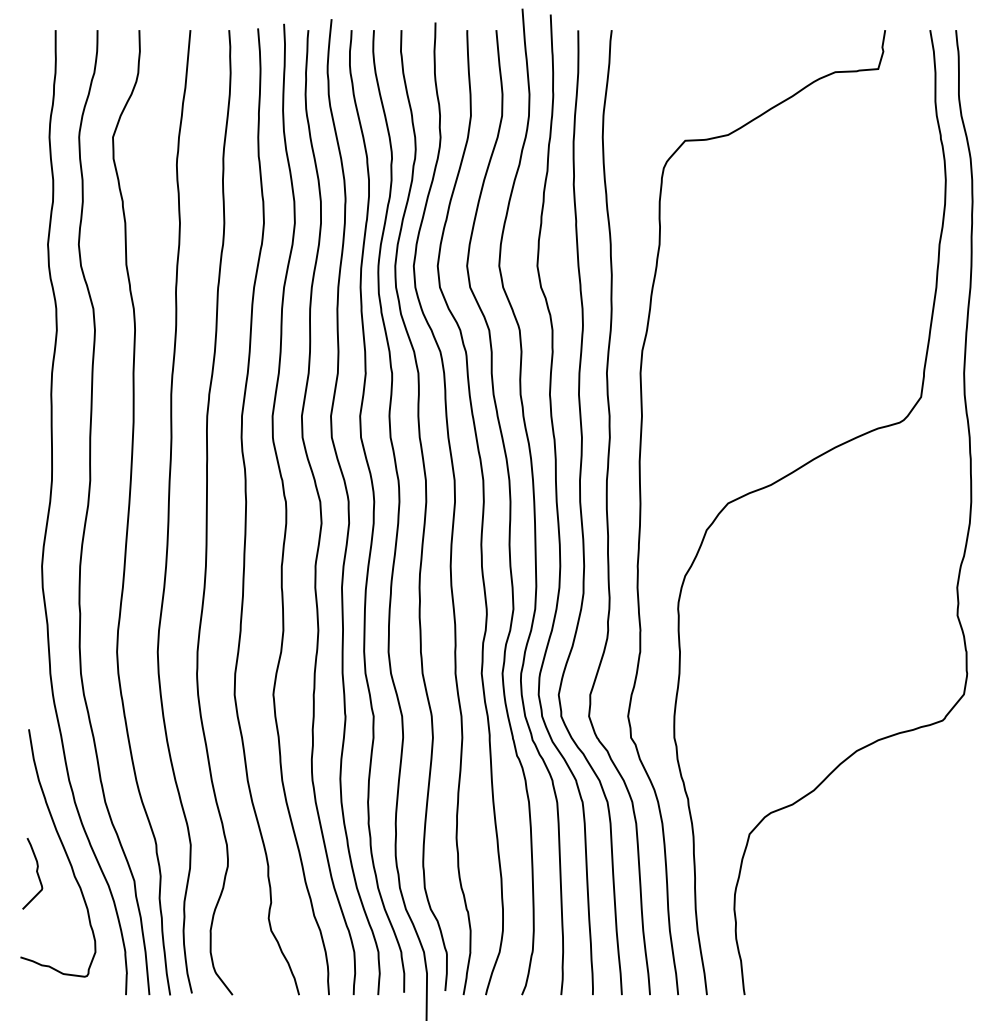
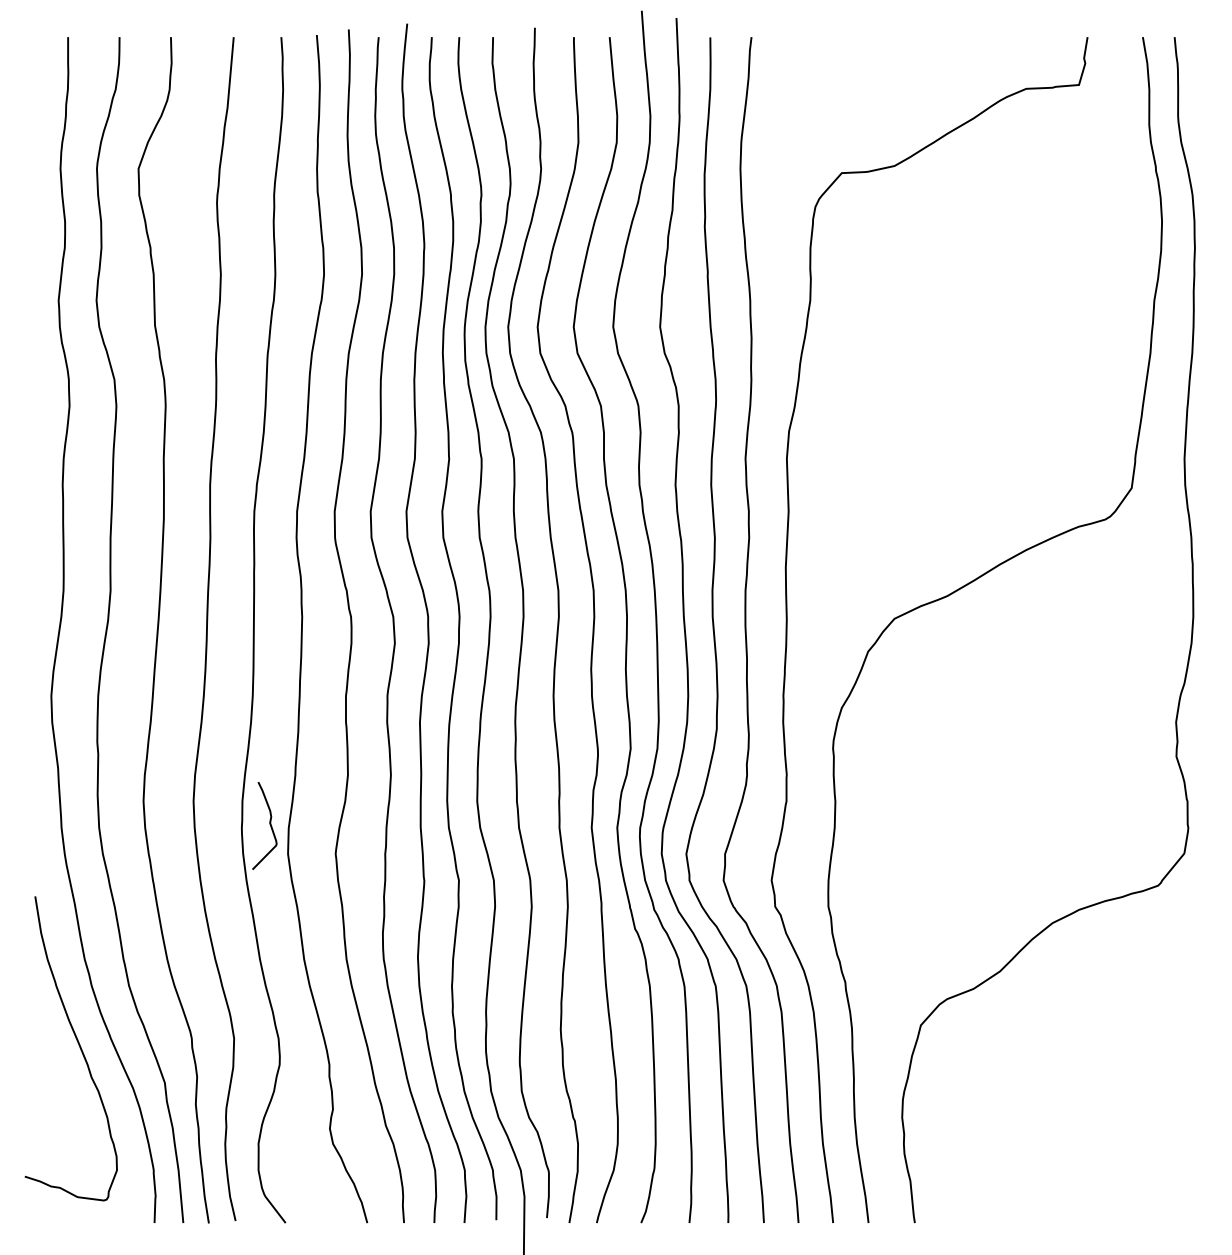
curve: (36, 872) -> (269, 824), moved

